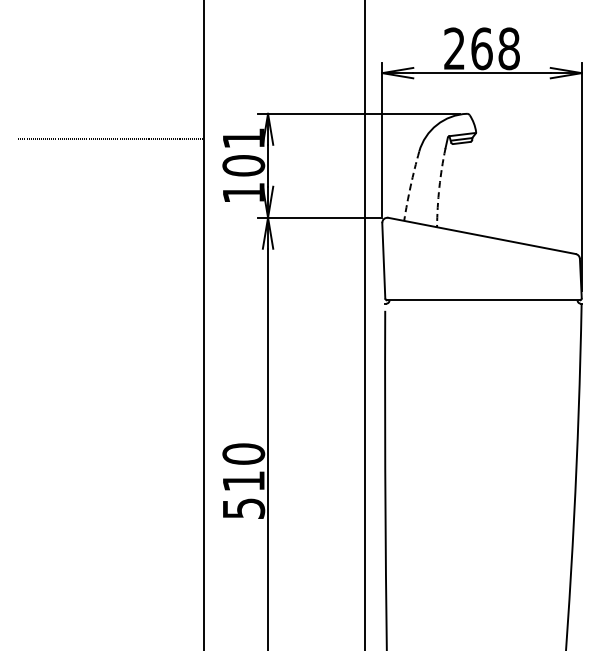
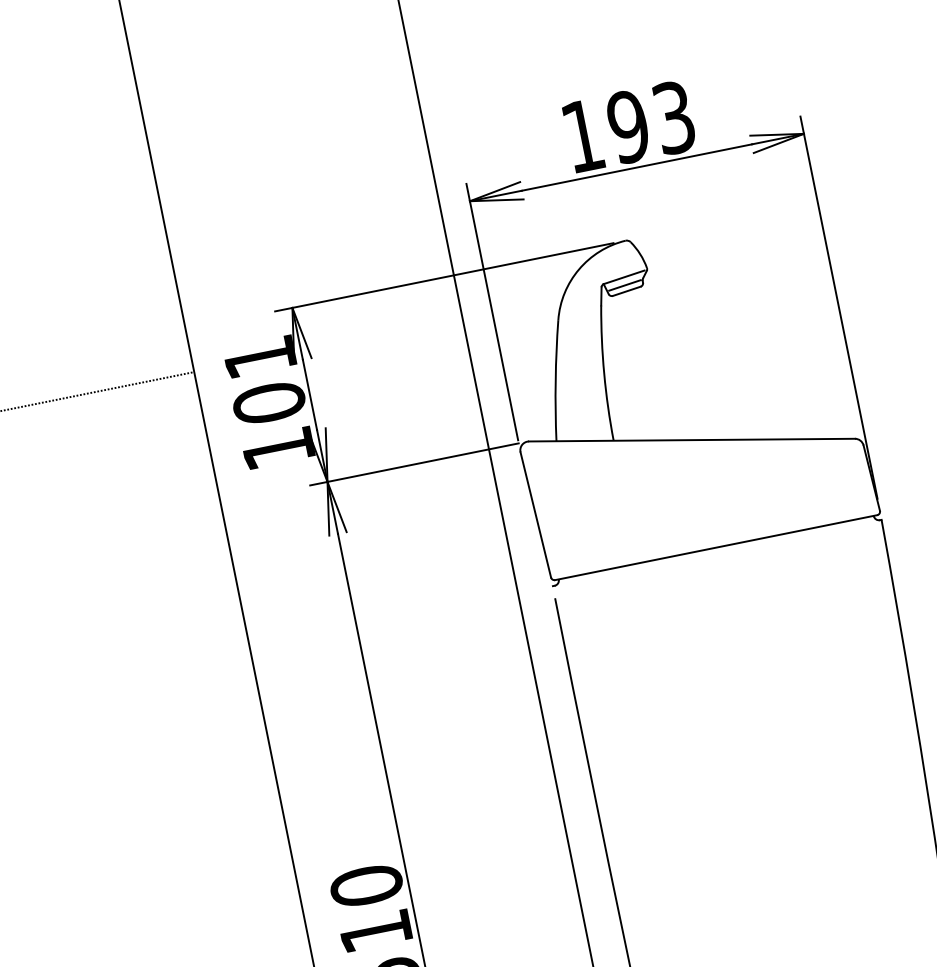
text: (481, 48) -> (627, 126), 268 -> 193
arc: (410, 186) -> (555, 381), dashed -> solid
arc: (439, 187) -> (604, 373), dashed -> solid

